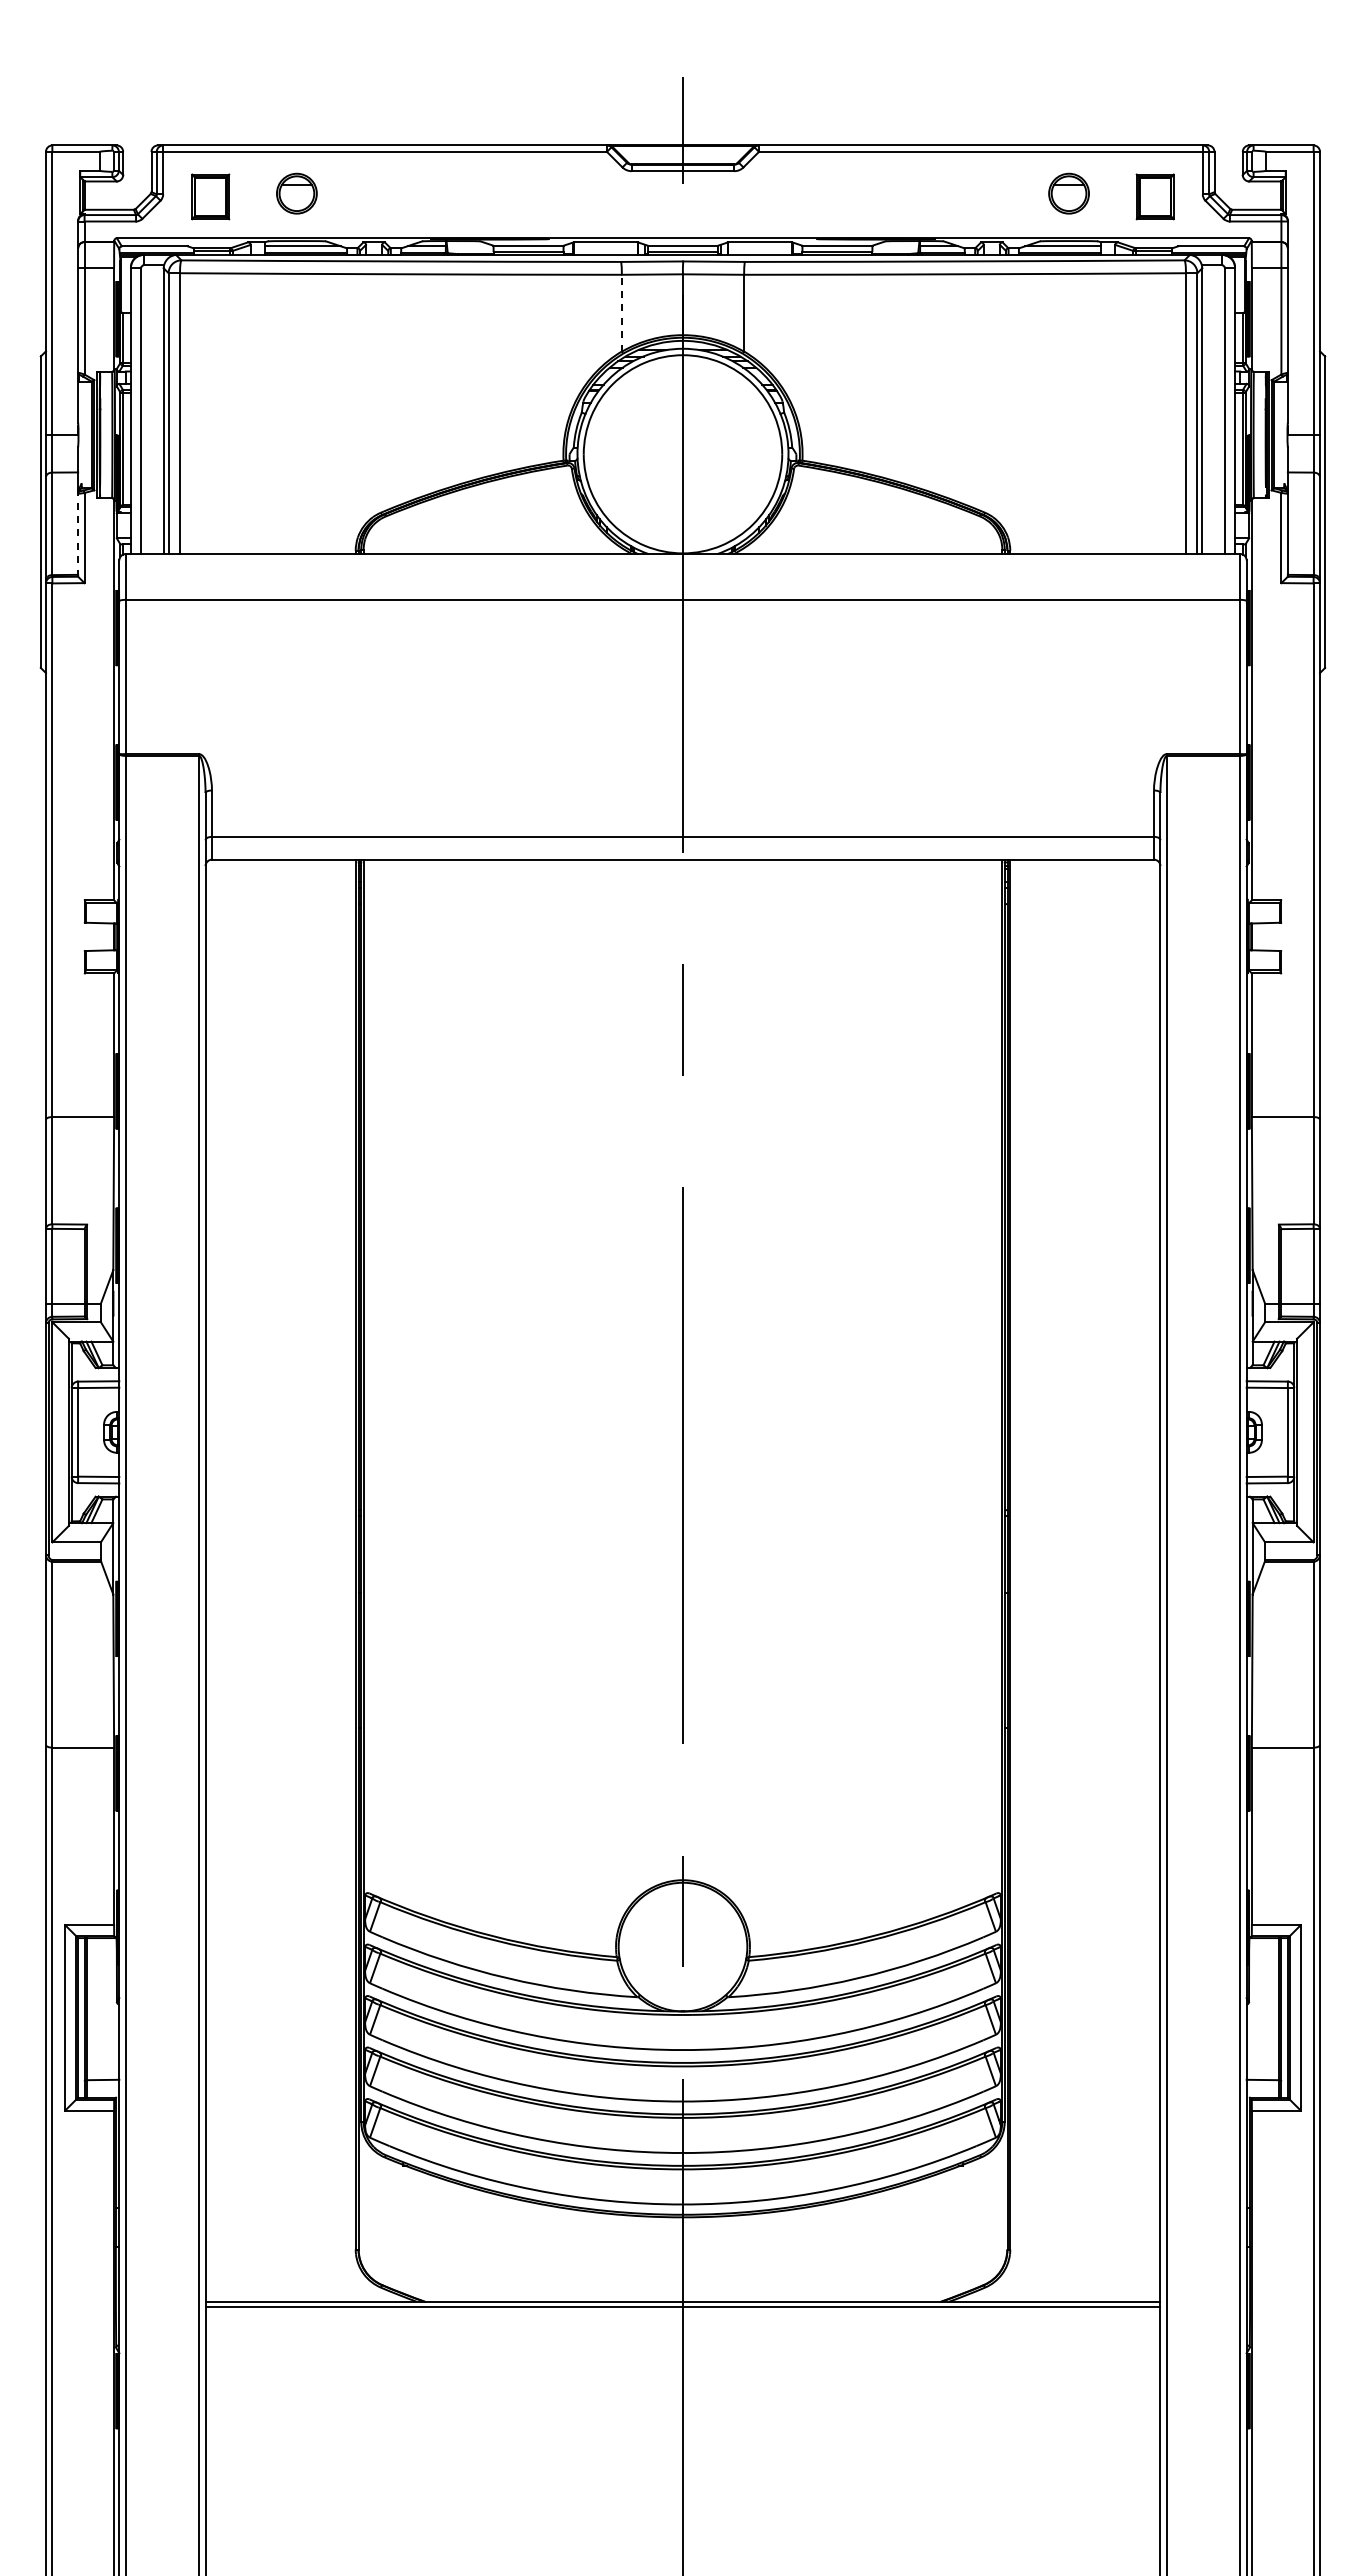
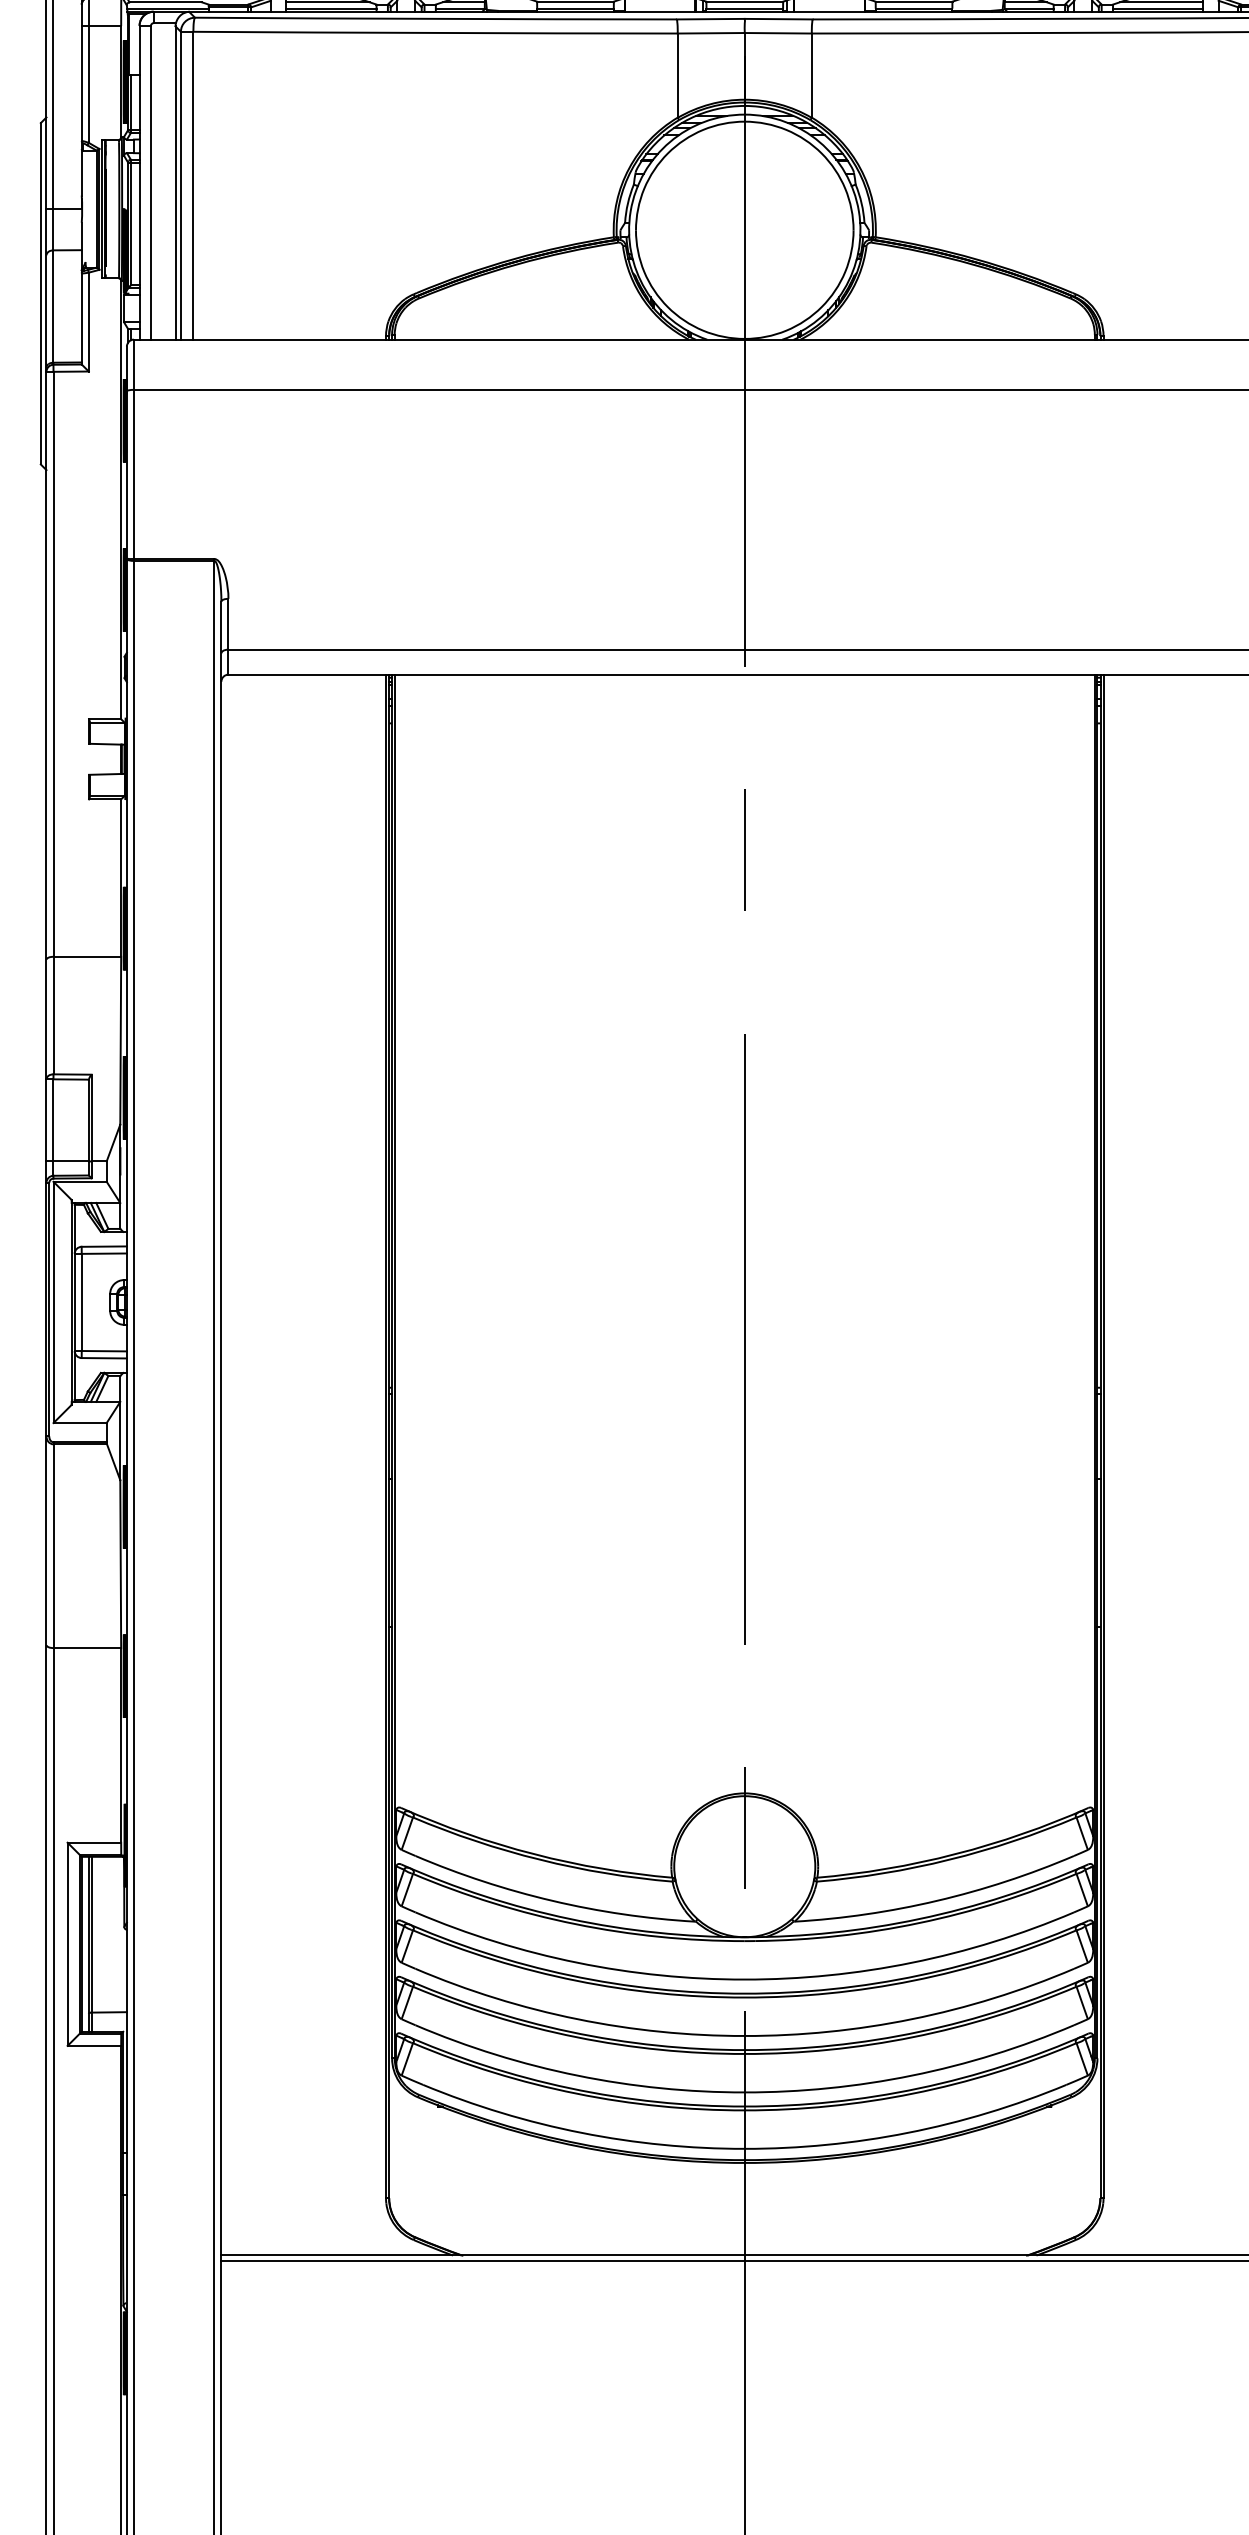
line: (621, 312) -> (677, 74), dashed -> solid
line: (78, 534) -> (82, 318), dashed -> solid

